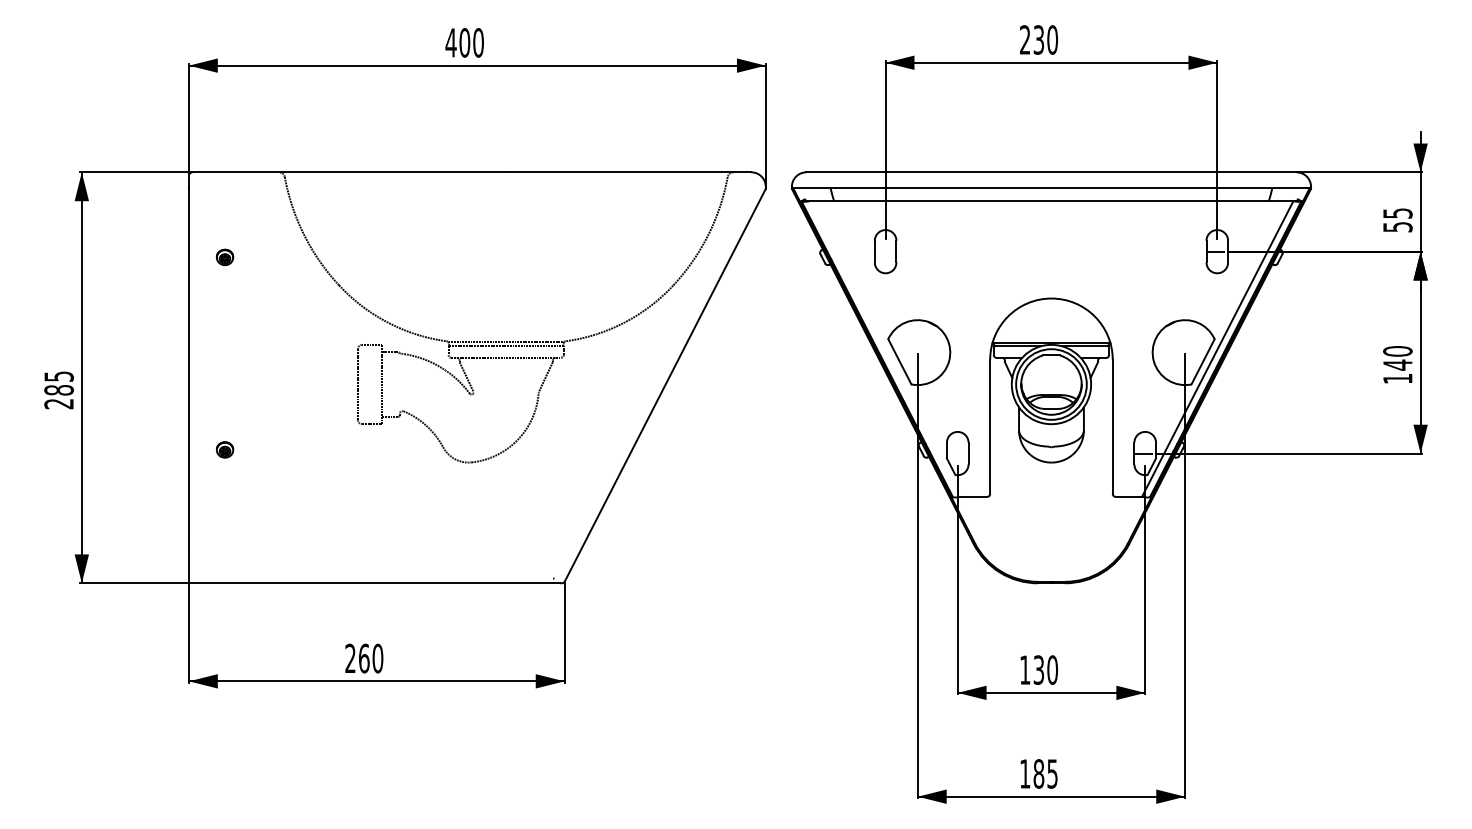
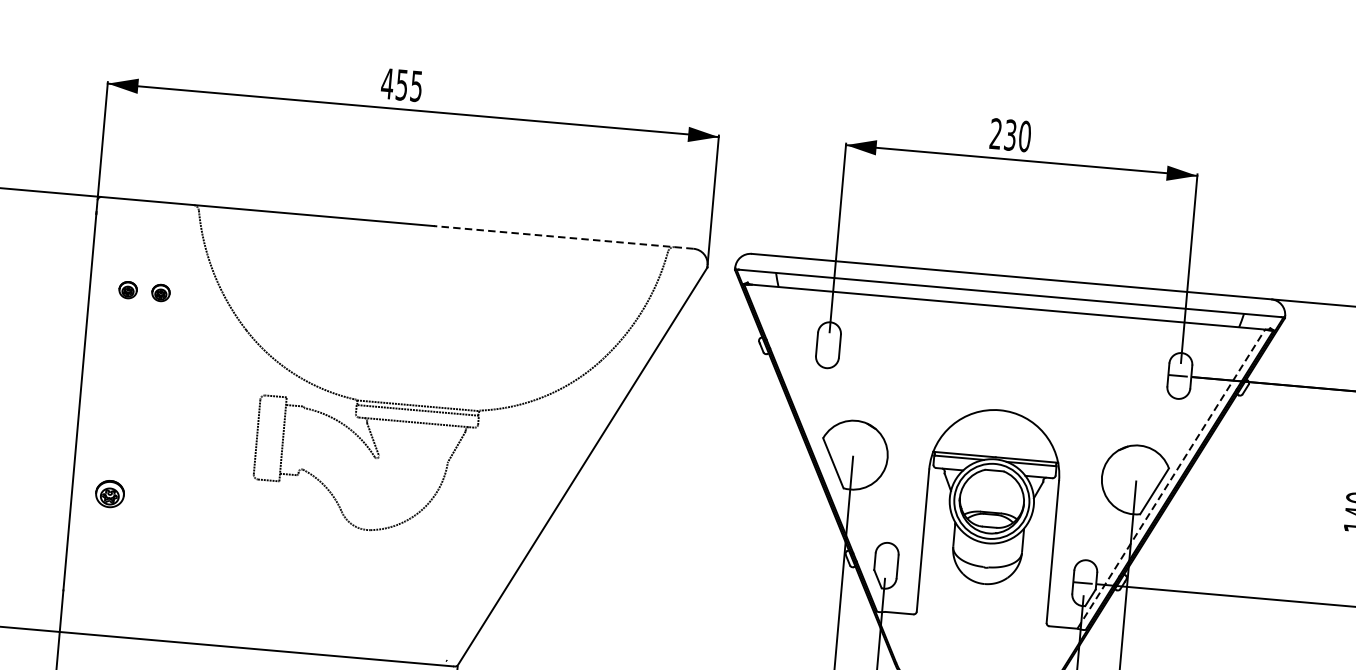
text: (471, 42) -> (409, 85), 400 -> 455
line: (628, 172) -> (563, 237), solid -> dashed
part: (256, 256) -> (161, 292), added
line: (1217, 348) -> (1171, 478), solid -> dashed
part: (225, 449) -> (110, 493), size x1.6

